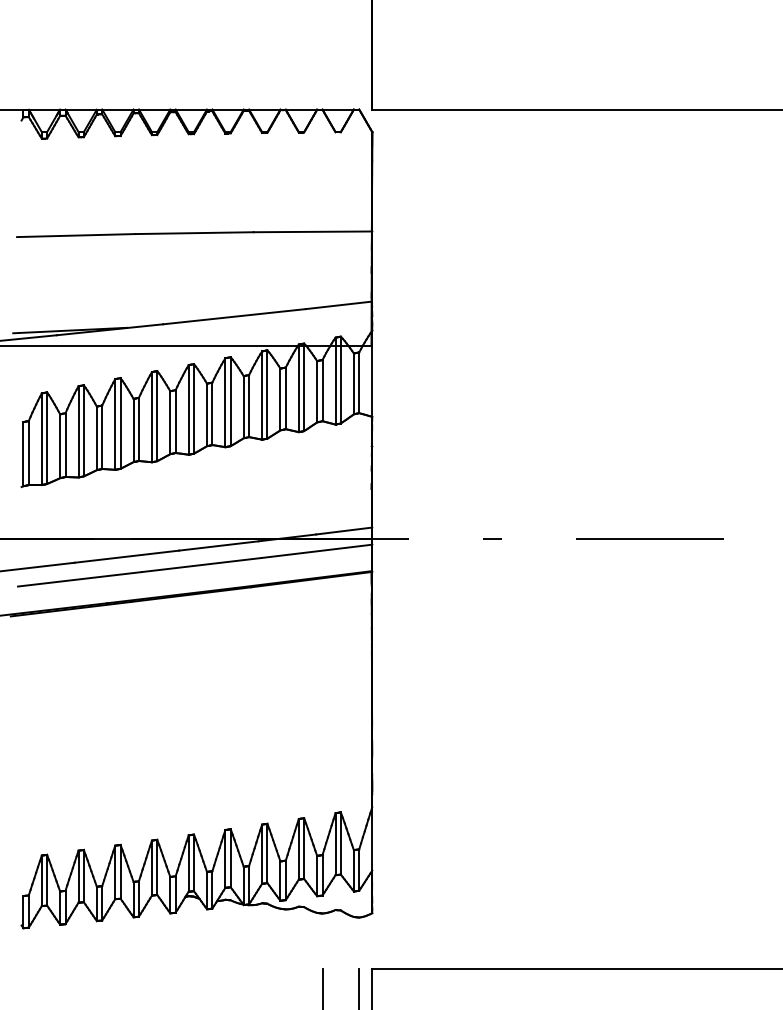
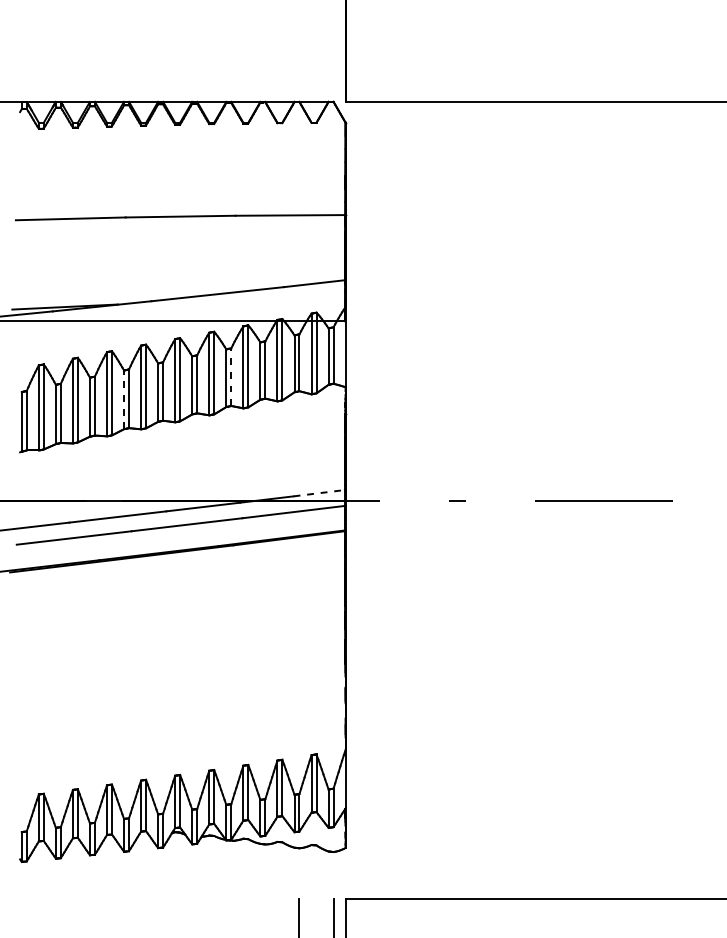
line: (249, 405) -> (231, 376), solid -> dashed
line: (133, 430) -> (123, 399), solid -> dashed
line: (343, 531) -> (318, 493), solid -> dashed

